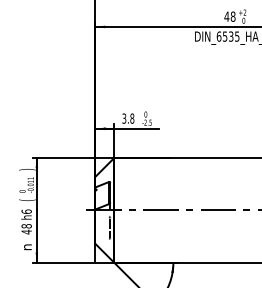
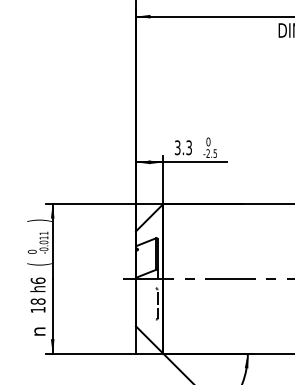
text: (132, 118) -> (189, 147), 3.8 -> 3.3
text: (26, 231) -> (37, 309), 48 -> 18

